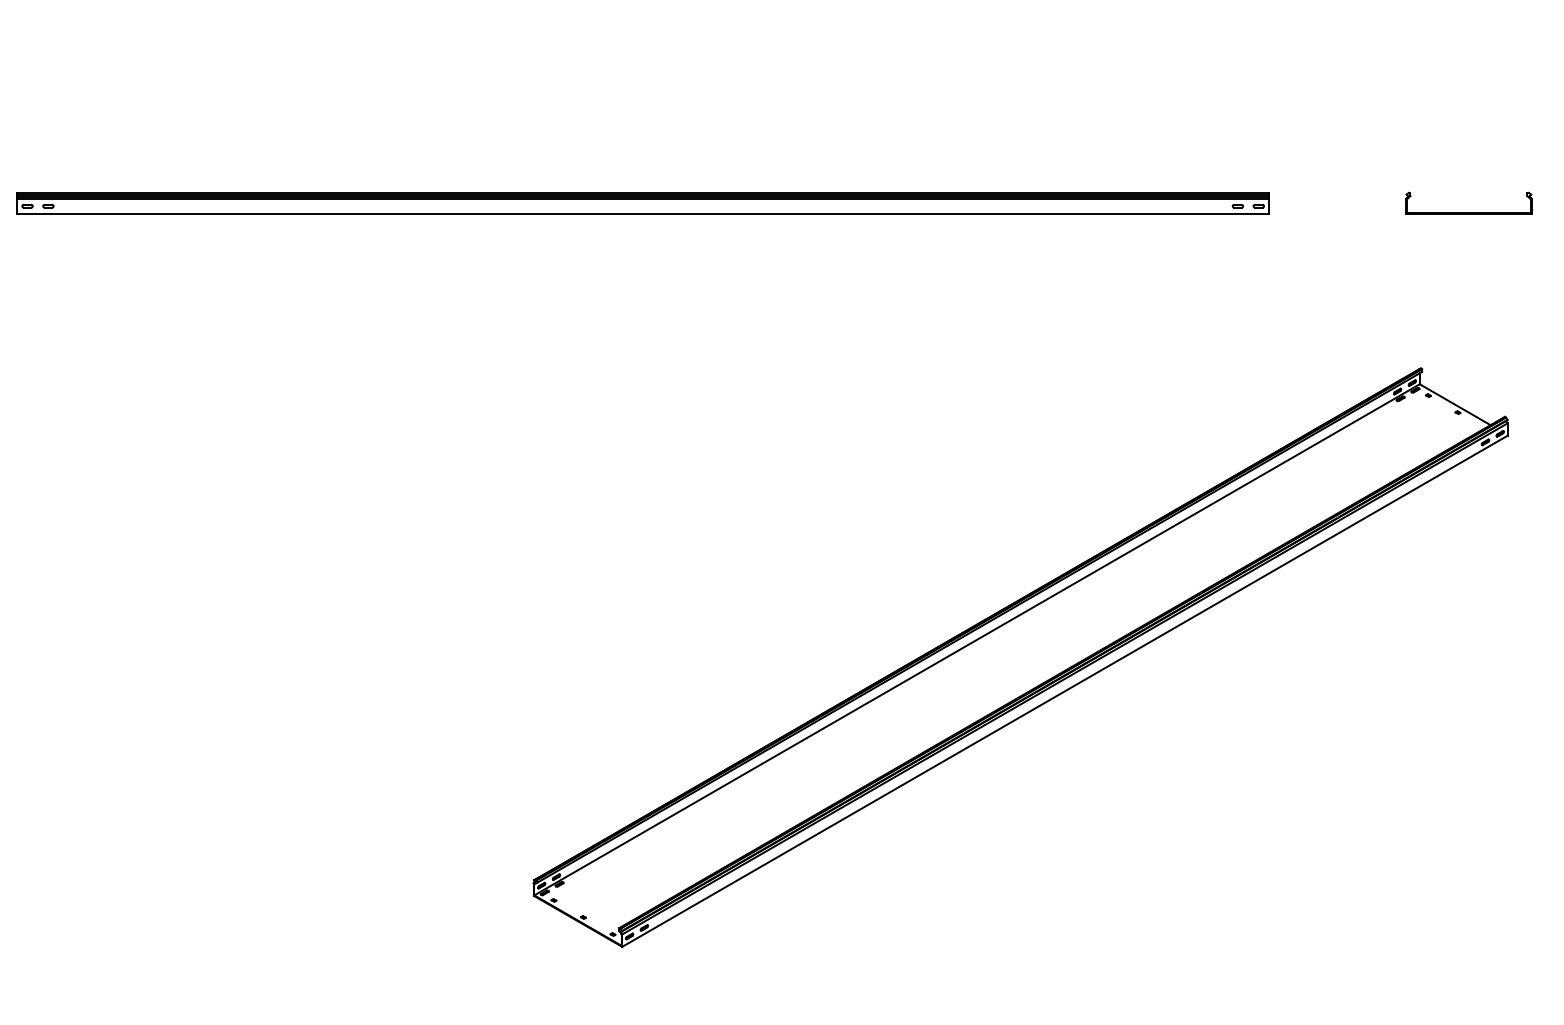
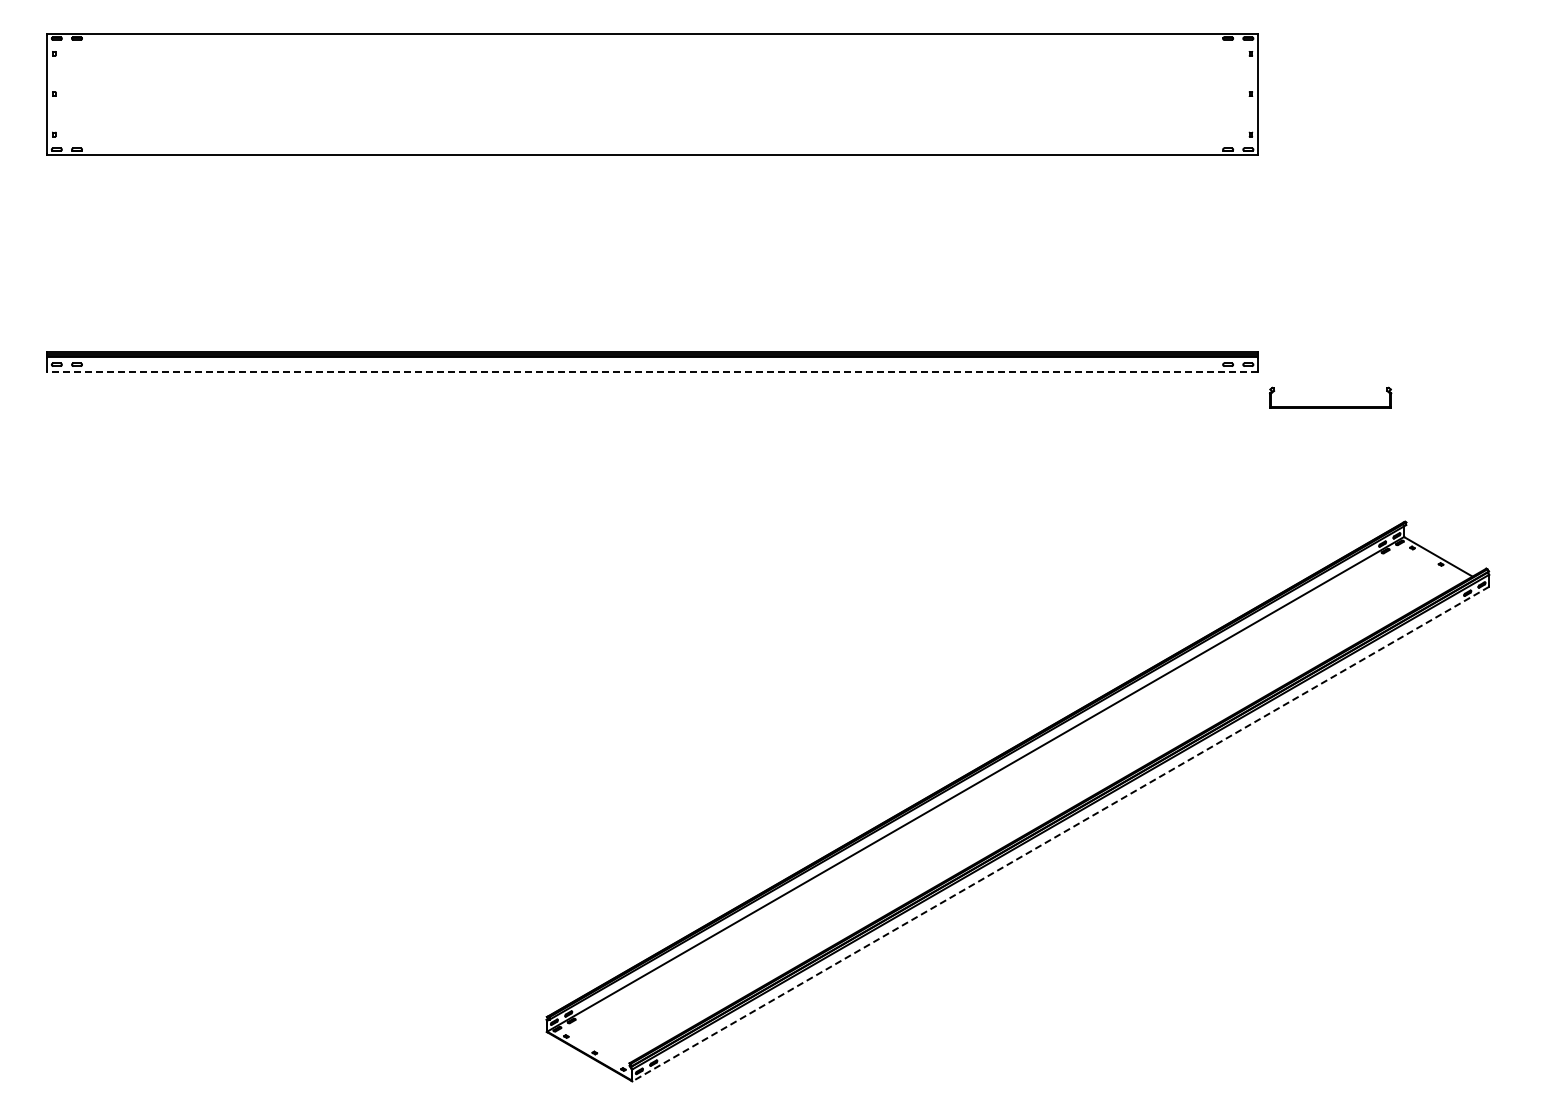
part: (1468, 212) -> (1330, 406), moved
line: (643, 214) -> (652, 372), solid -> dashed
line: (1064, 691) -> (1060, 834), solid -> dashed

